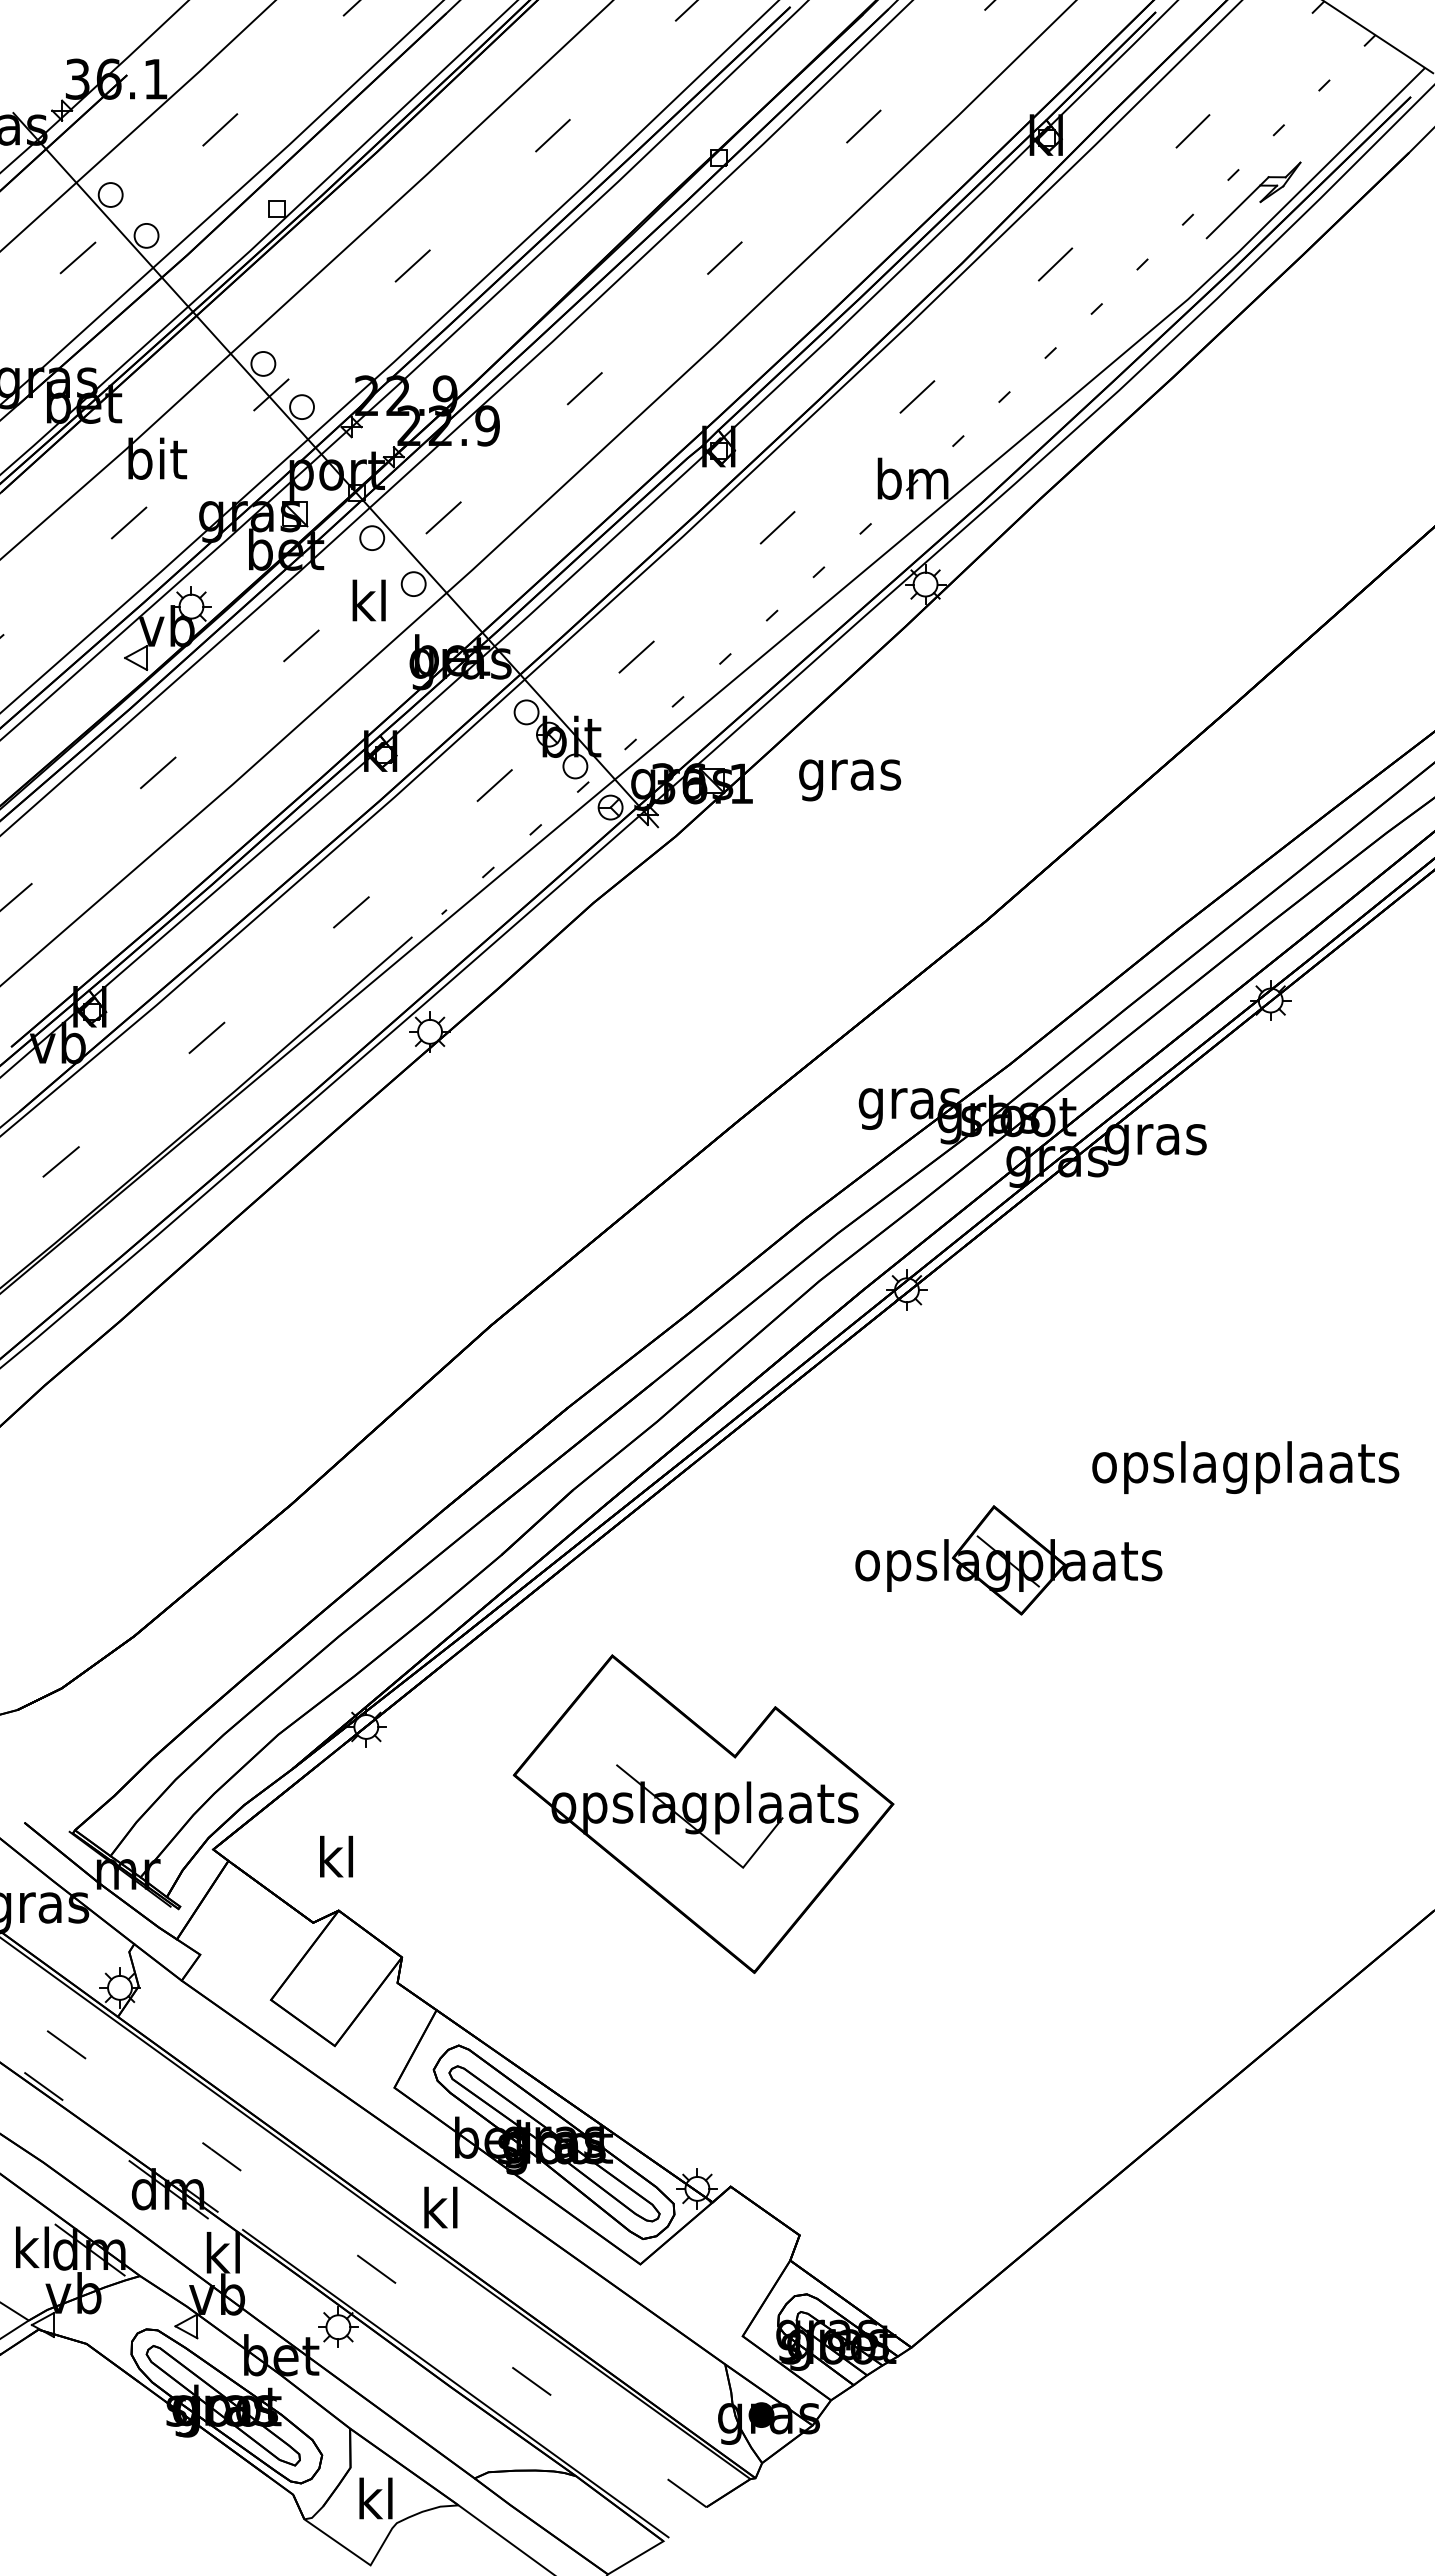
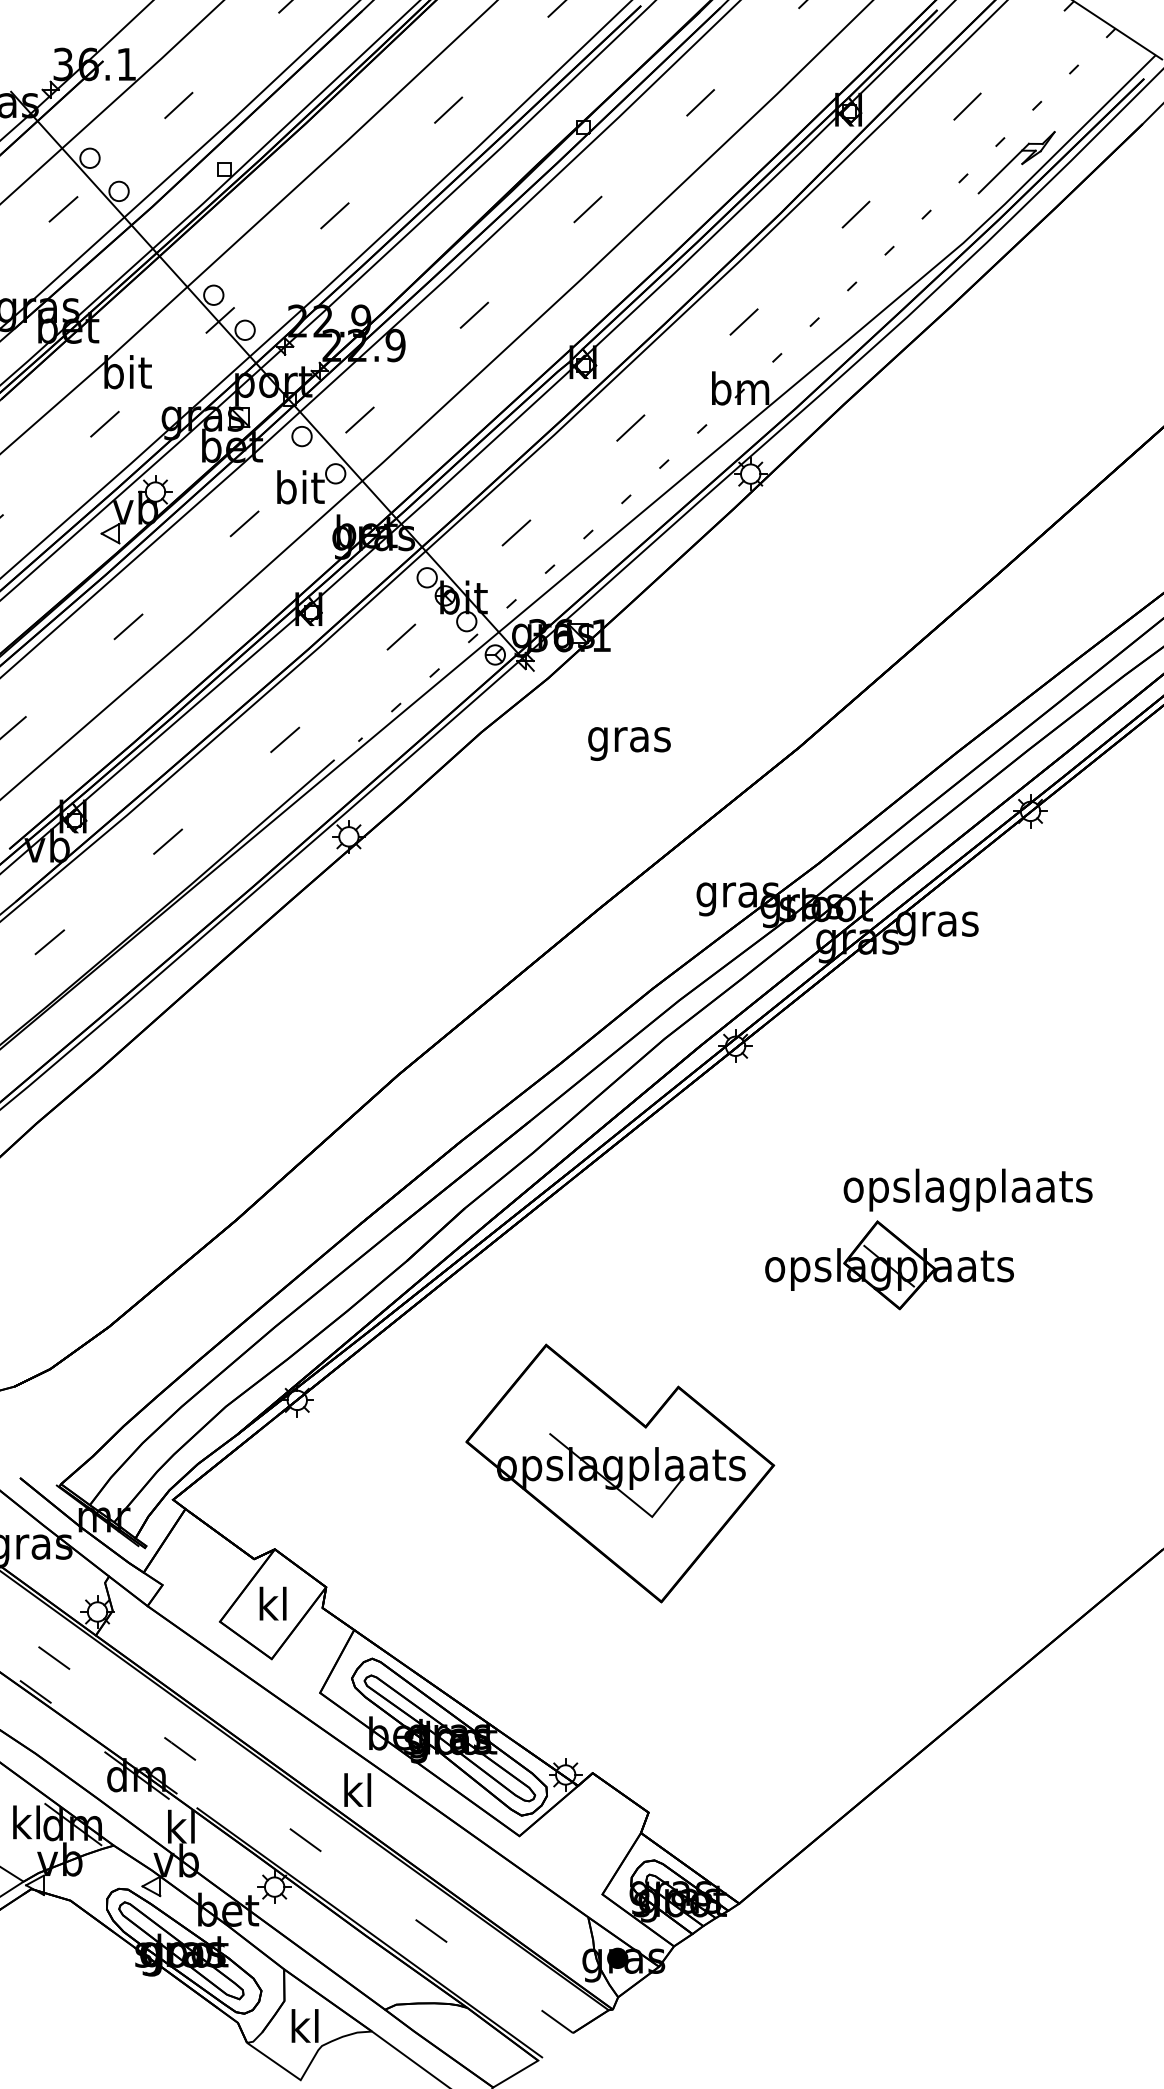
text: (370, 600) -> (300, 487), kl -> bit
text: (850, 780) -> (629, 744), moved
text: (1245, 1467) -> (967, 1190), moved
part: (1008, 1560) -> (889, 1265), moved
part: (703, 1813) -> (620, 1473), moved
text: (336, 1856) -> (273, 1603), moved

